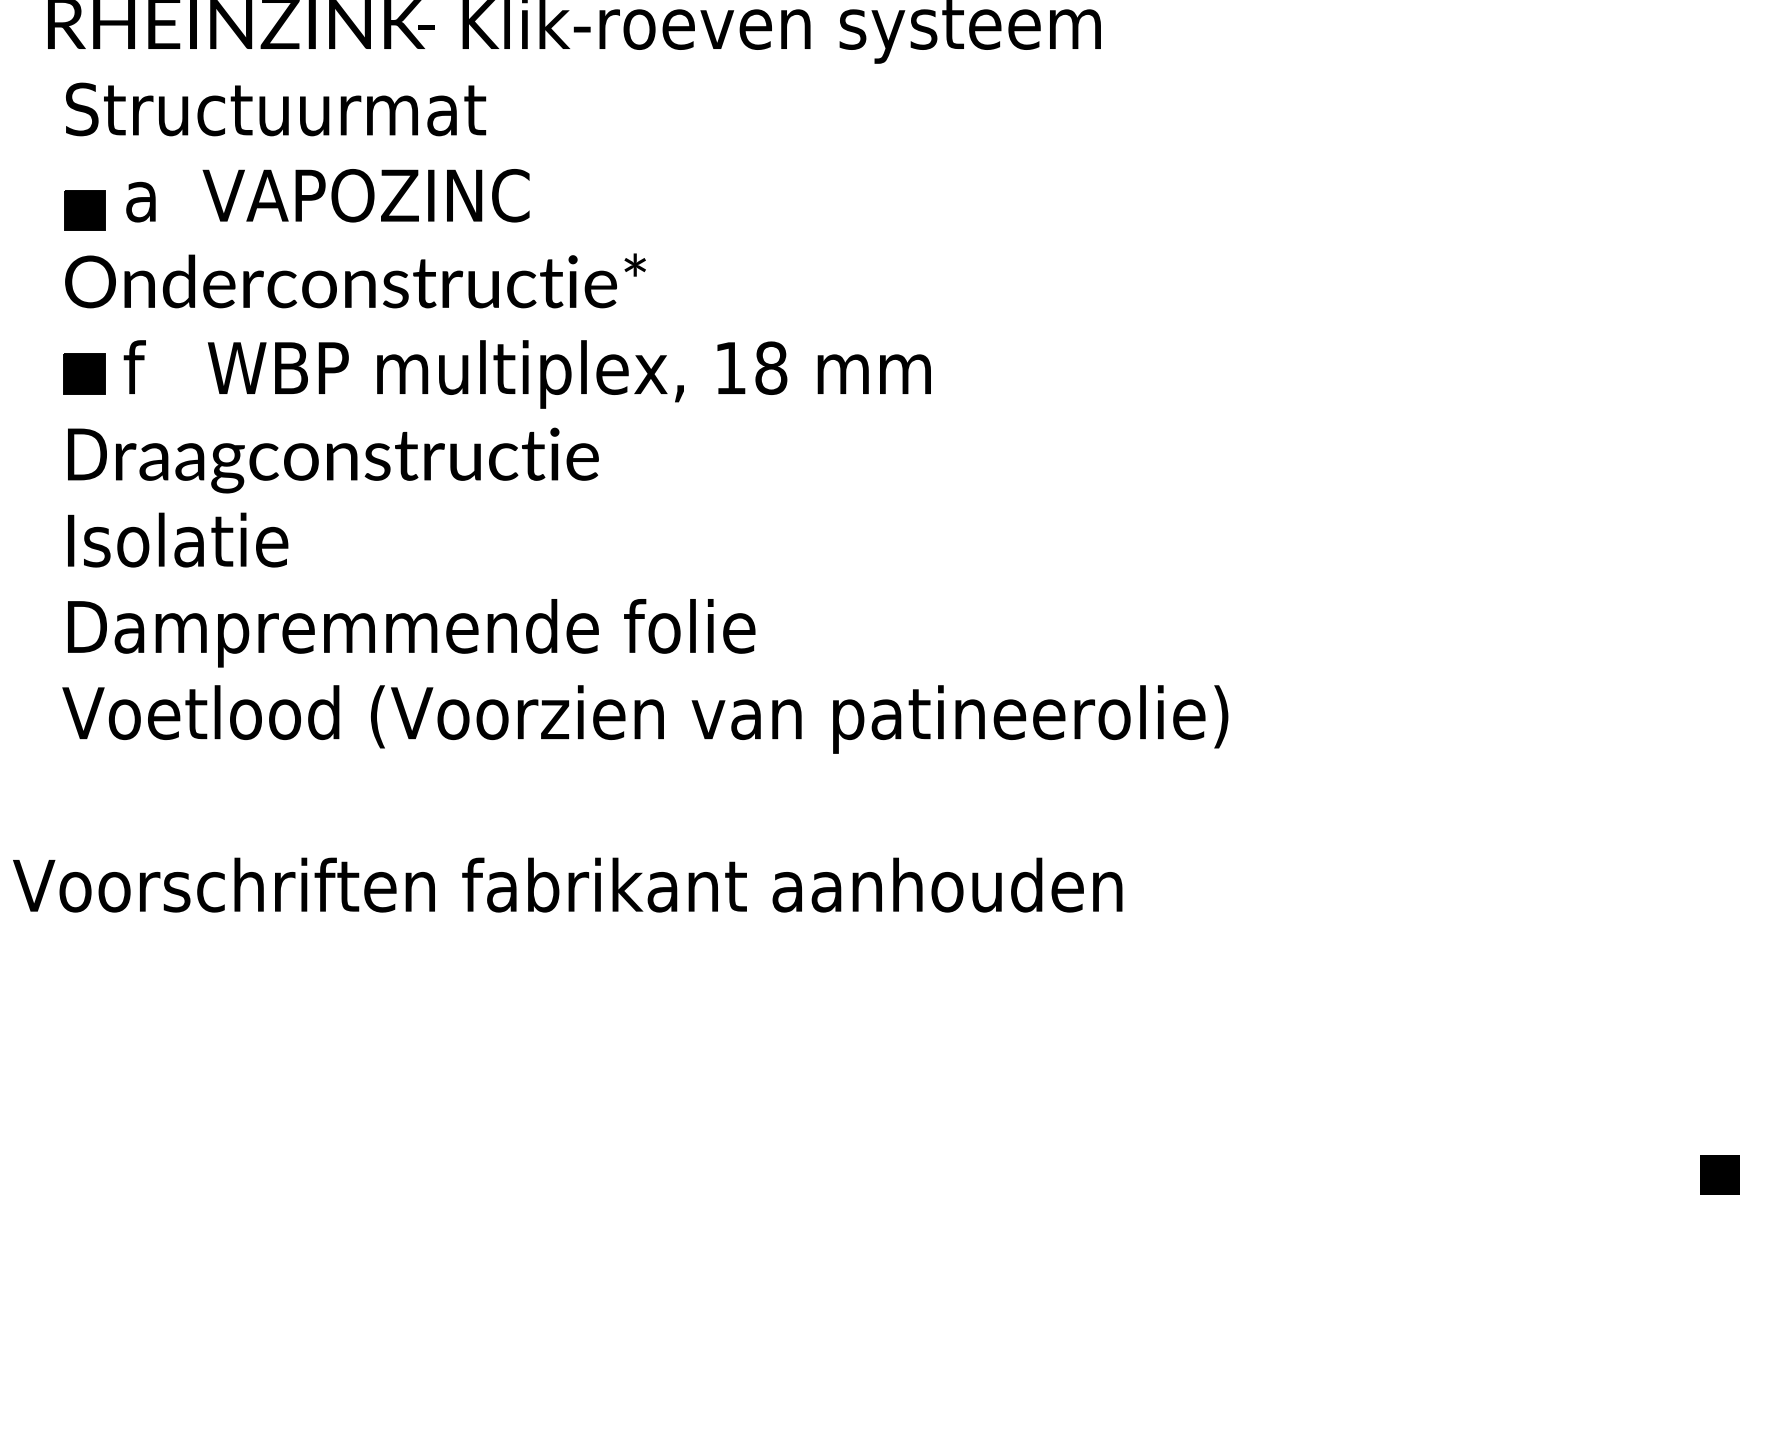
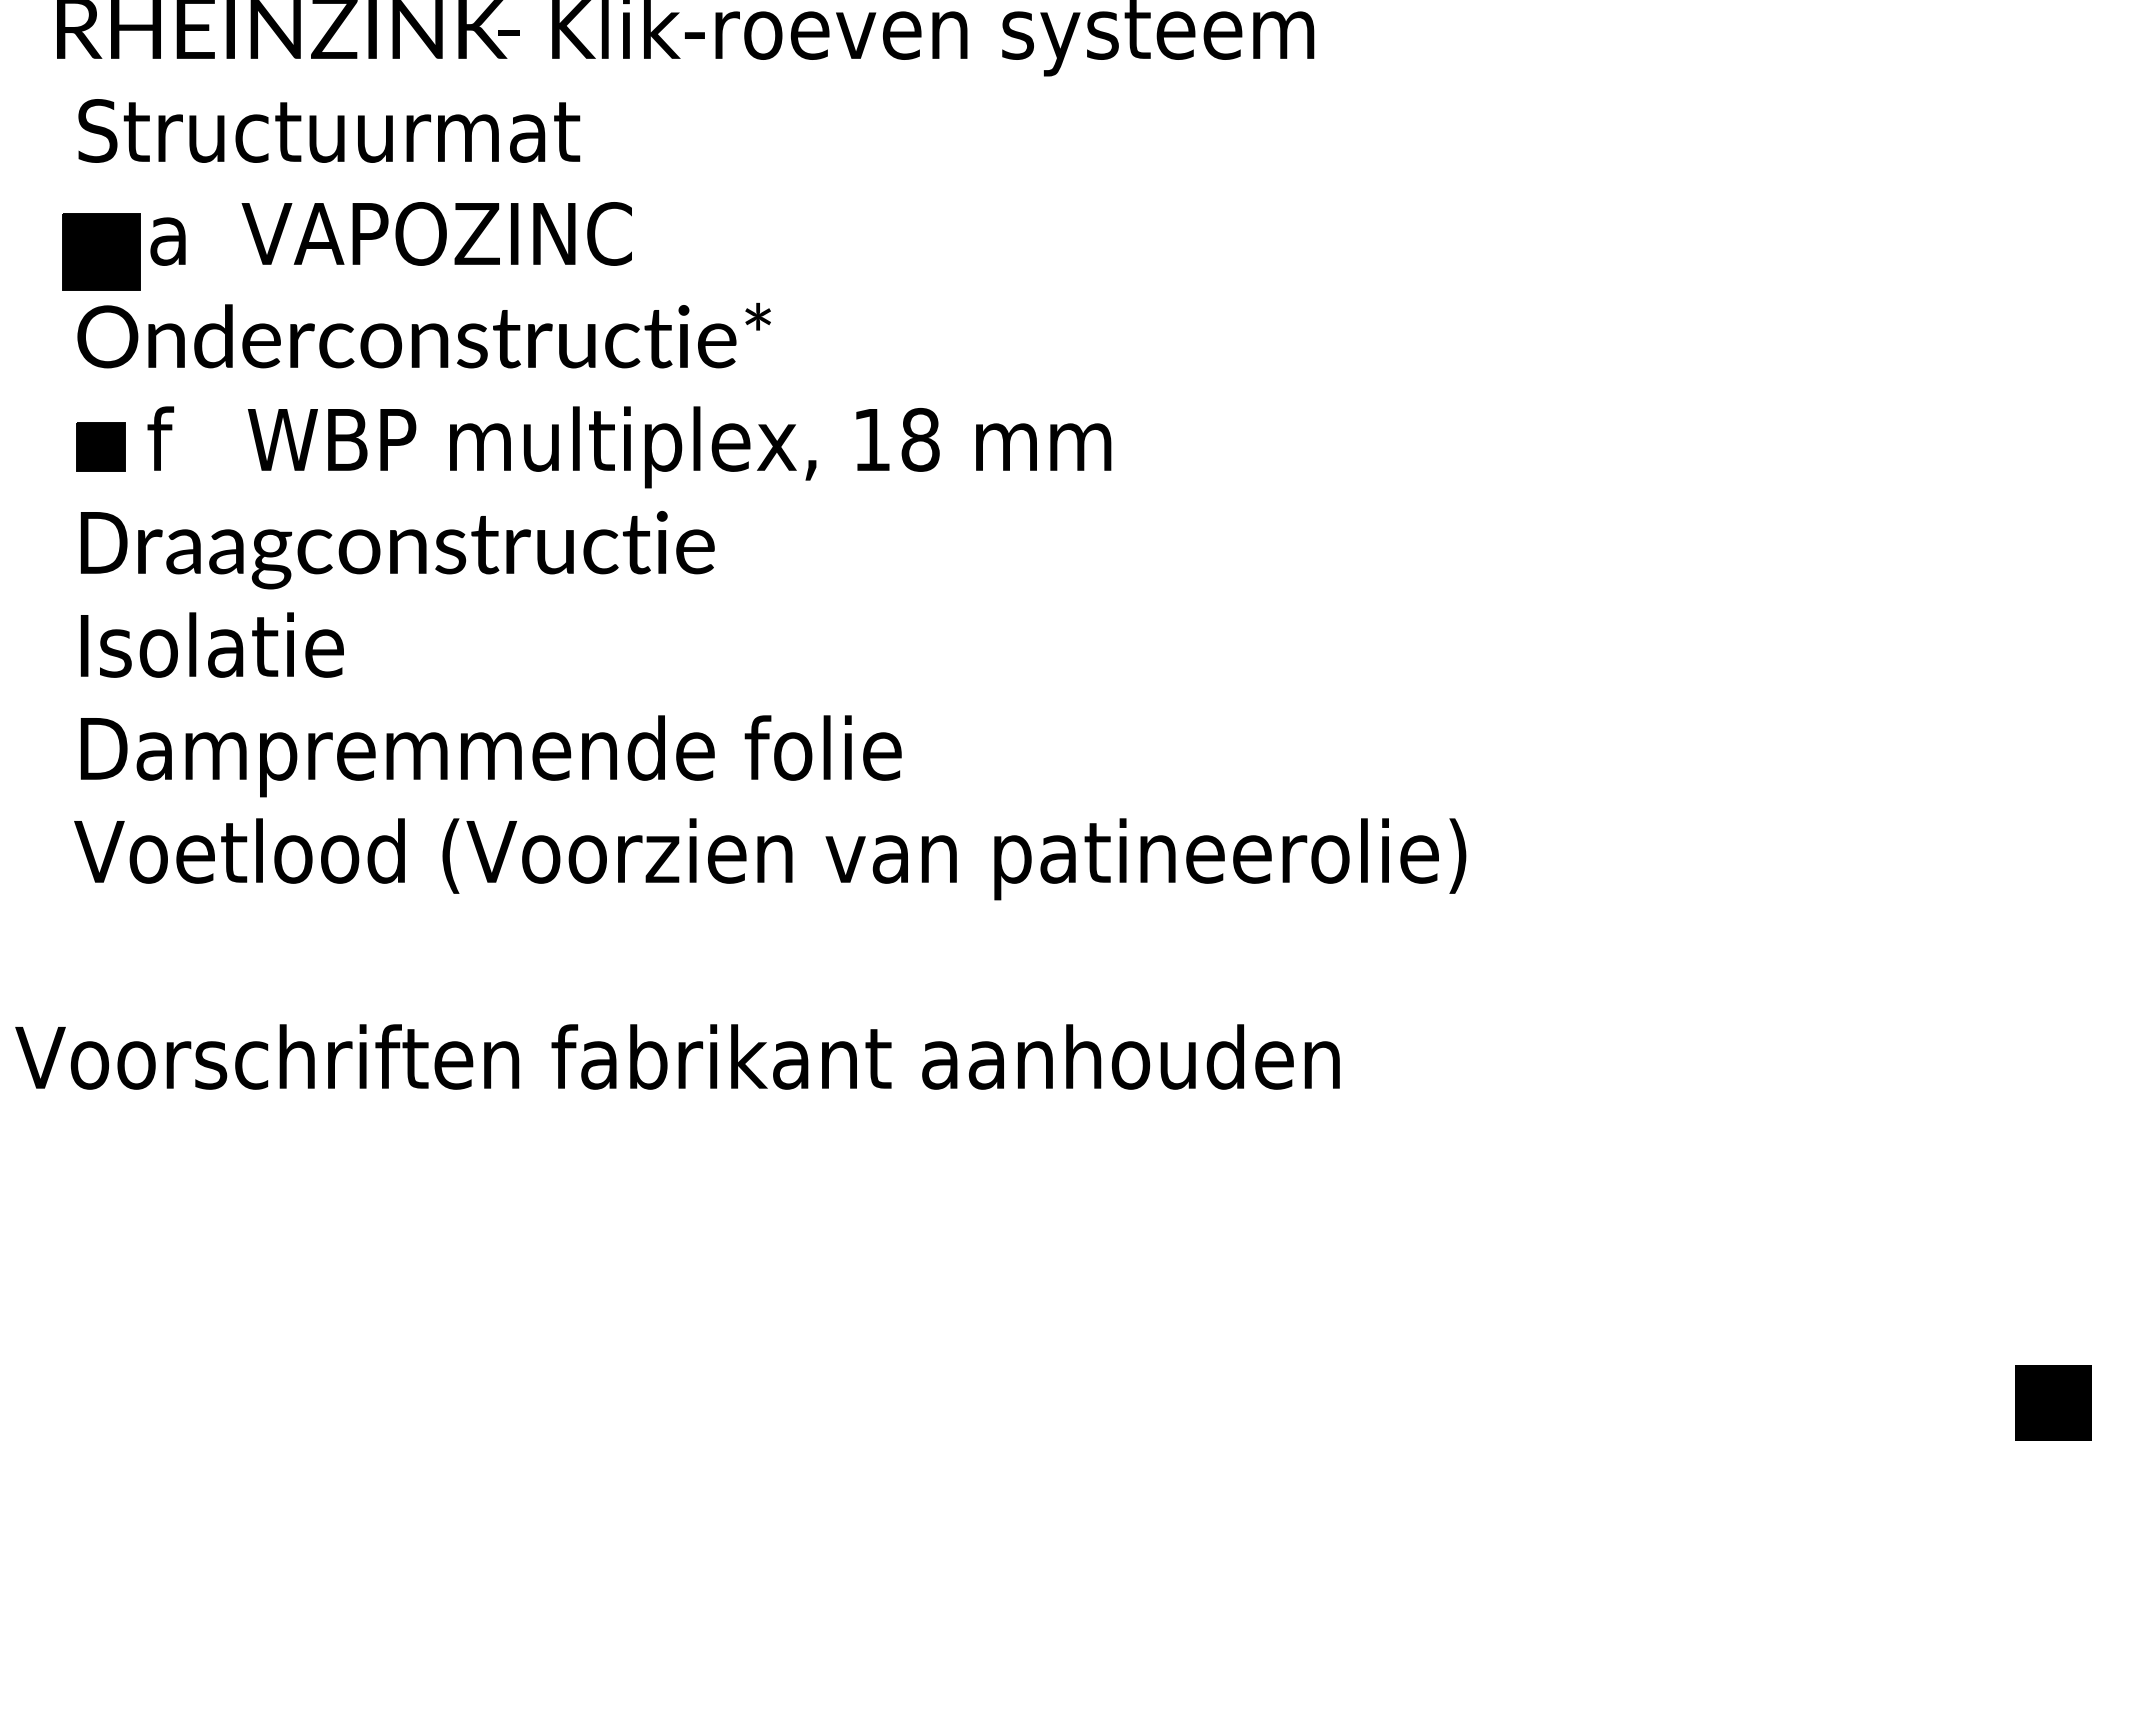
part: (85, 210) -> (101, 251), size x1.6
part: (1720, 1174) -> (2053, 1402), size x1.6

